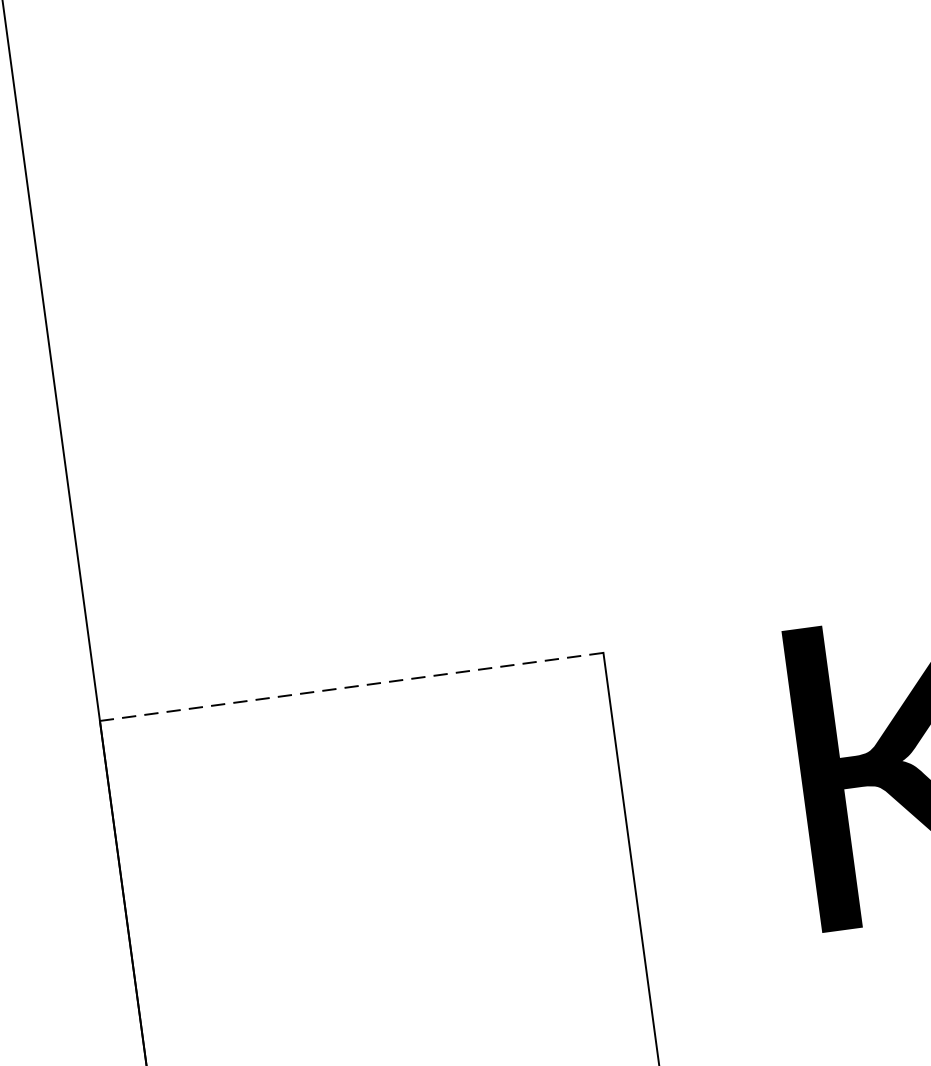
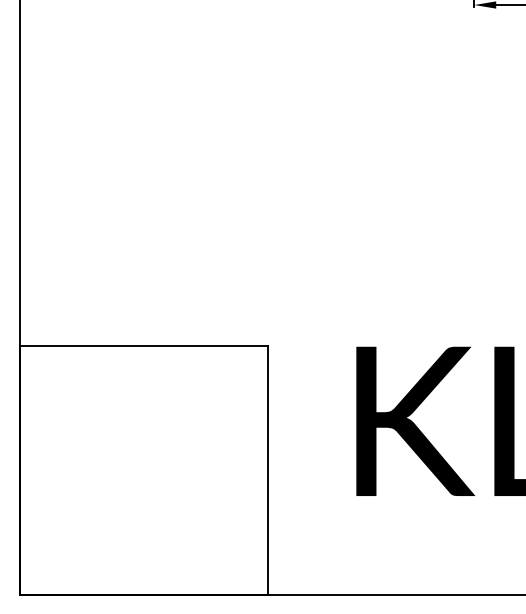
line: (350, 686) -> (143, 345), dashed -> solid

